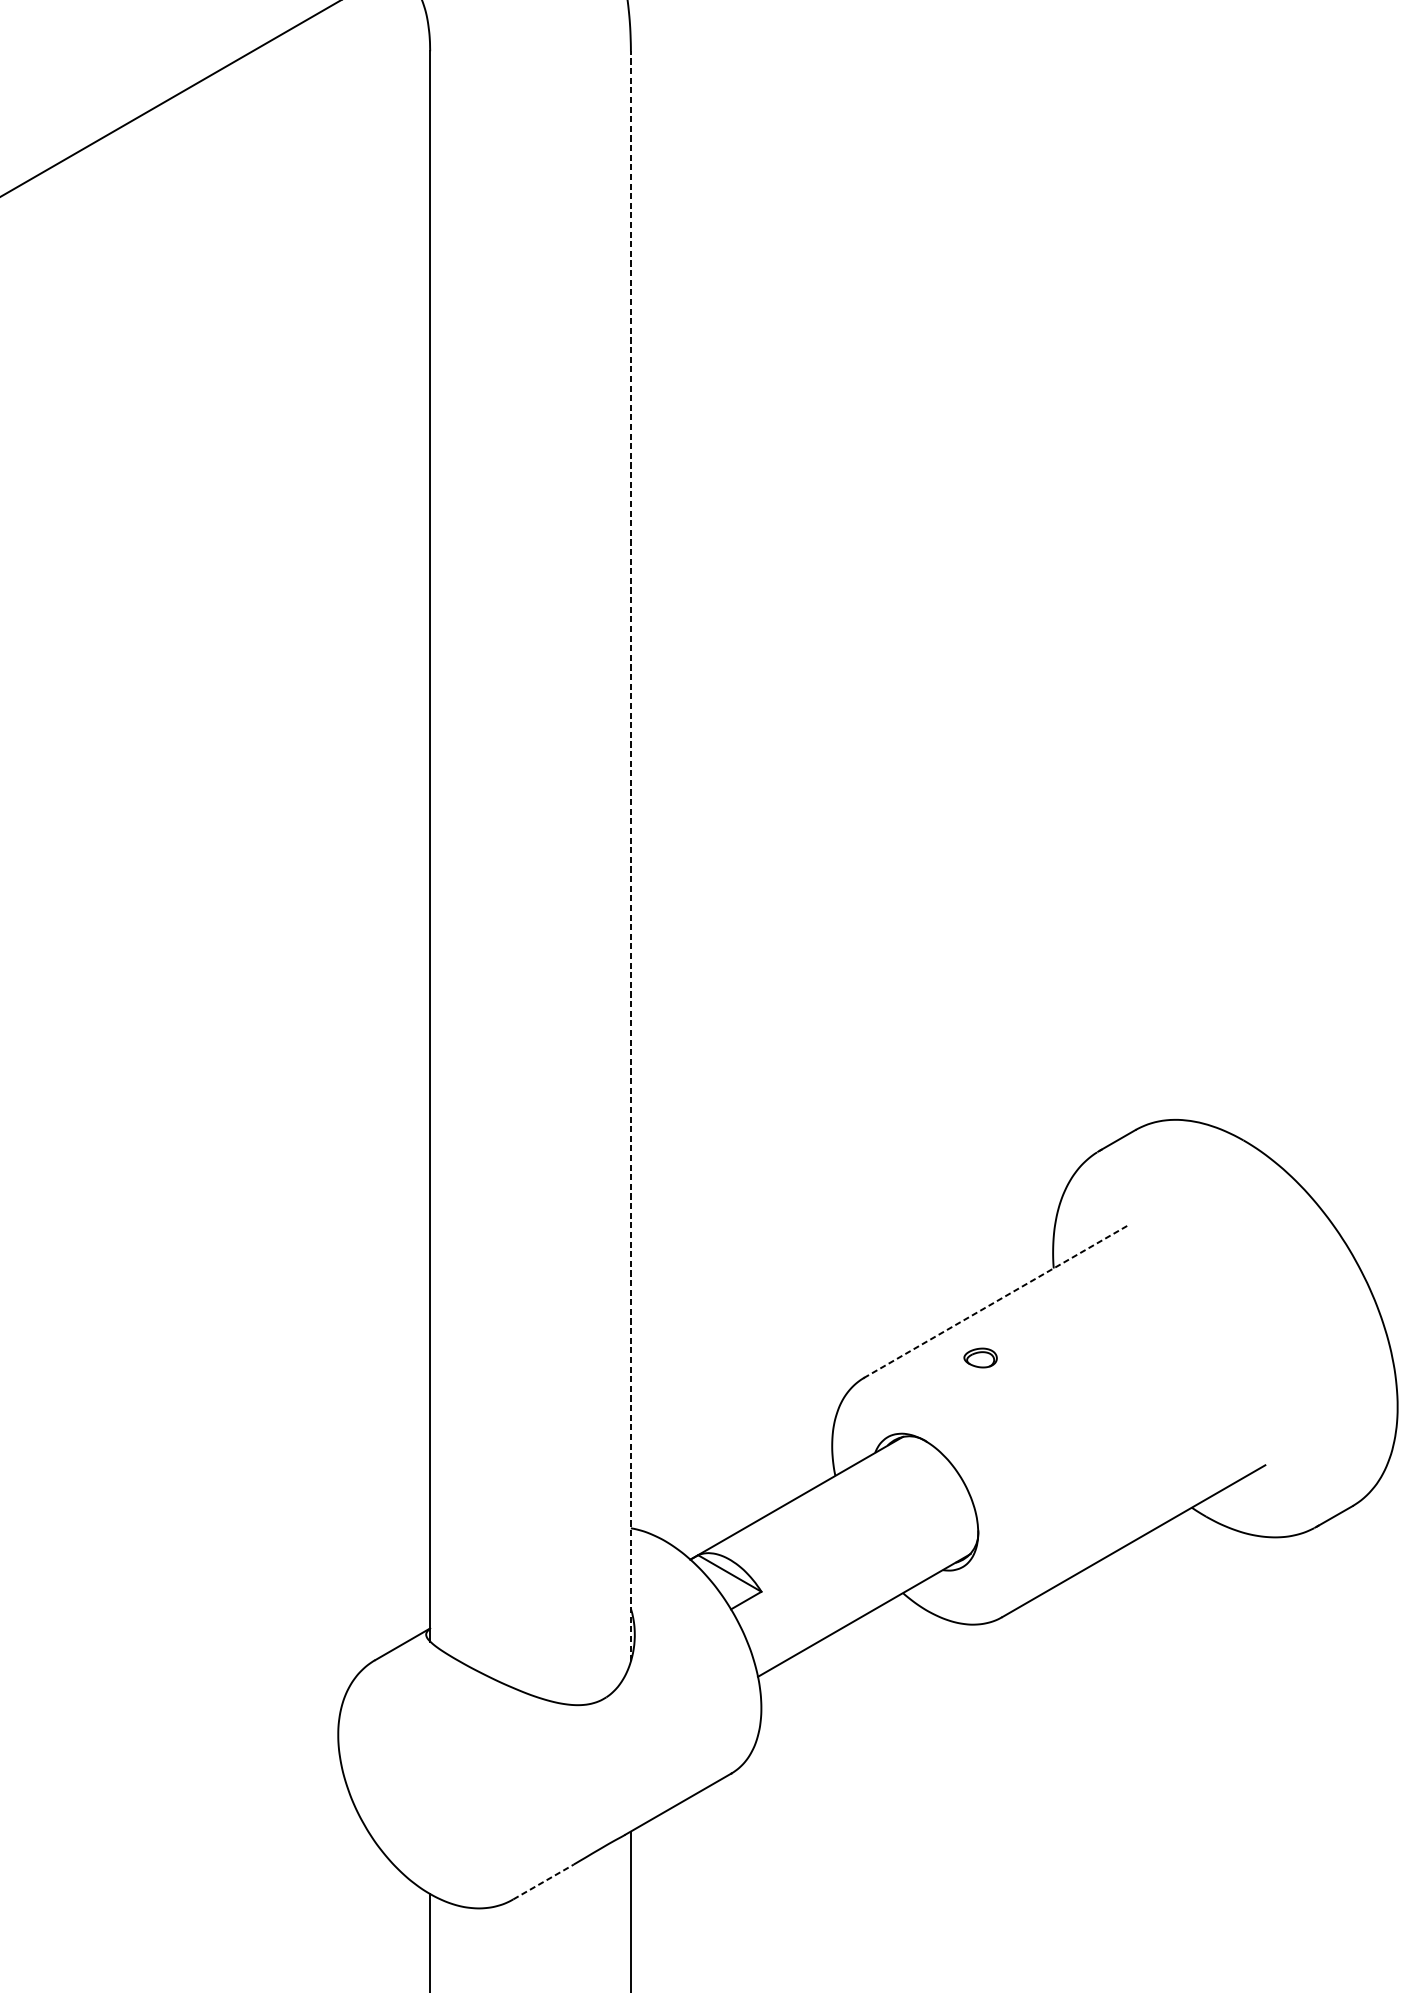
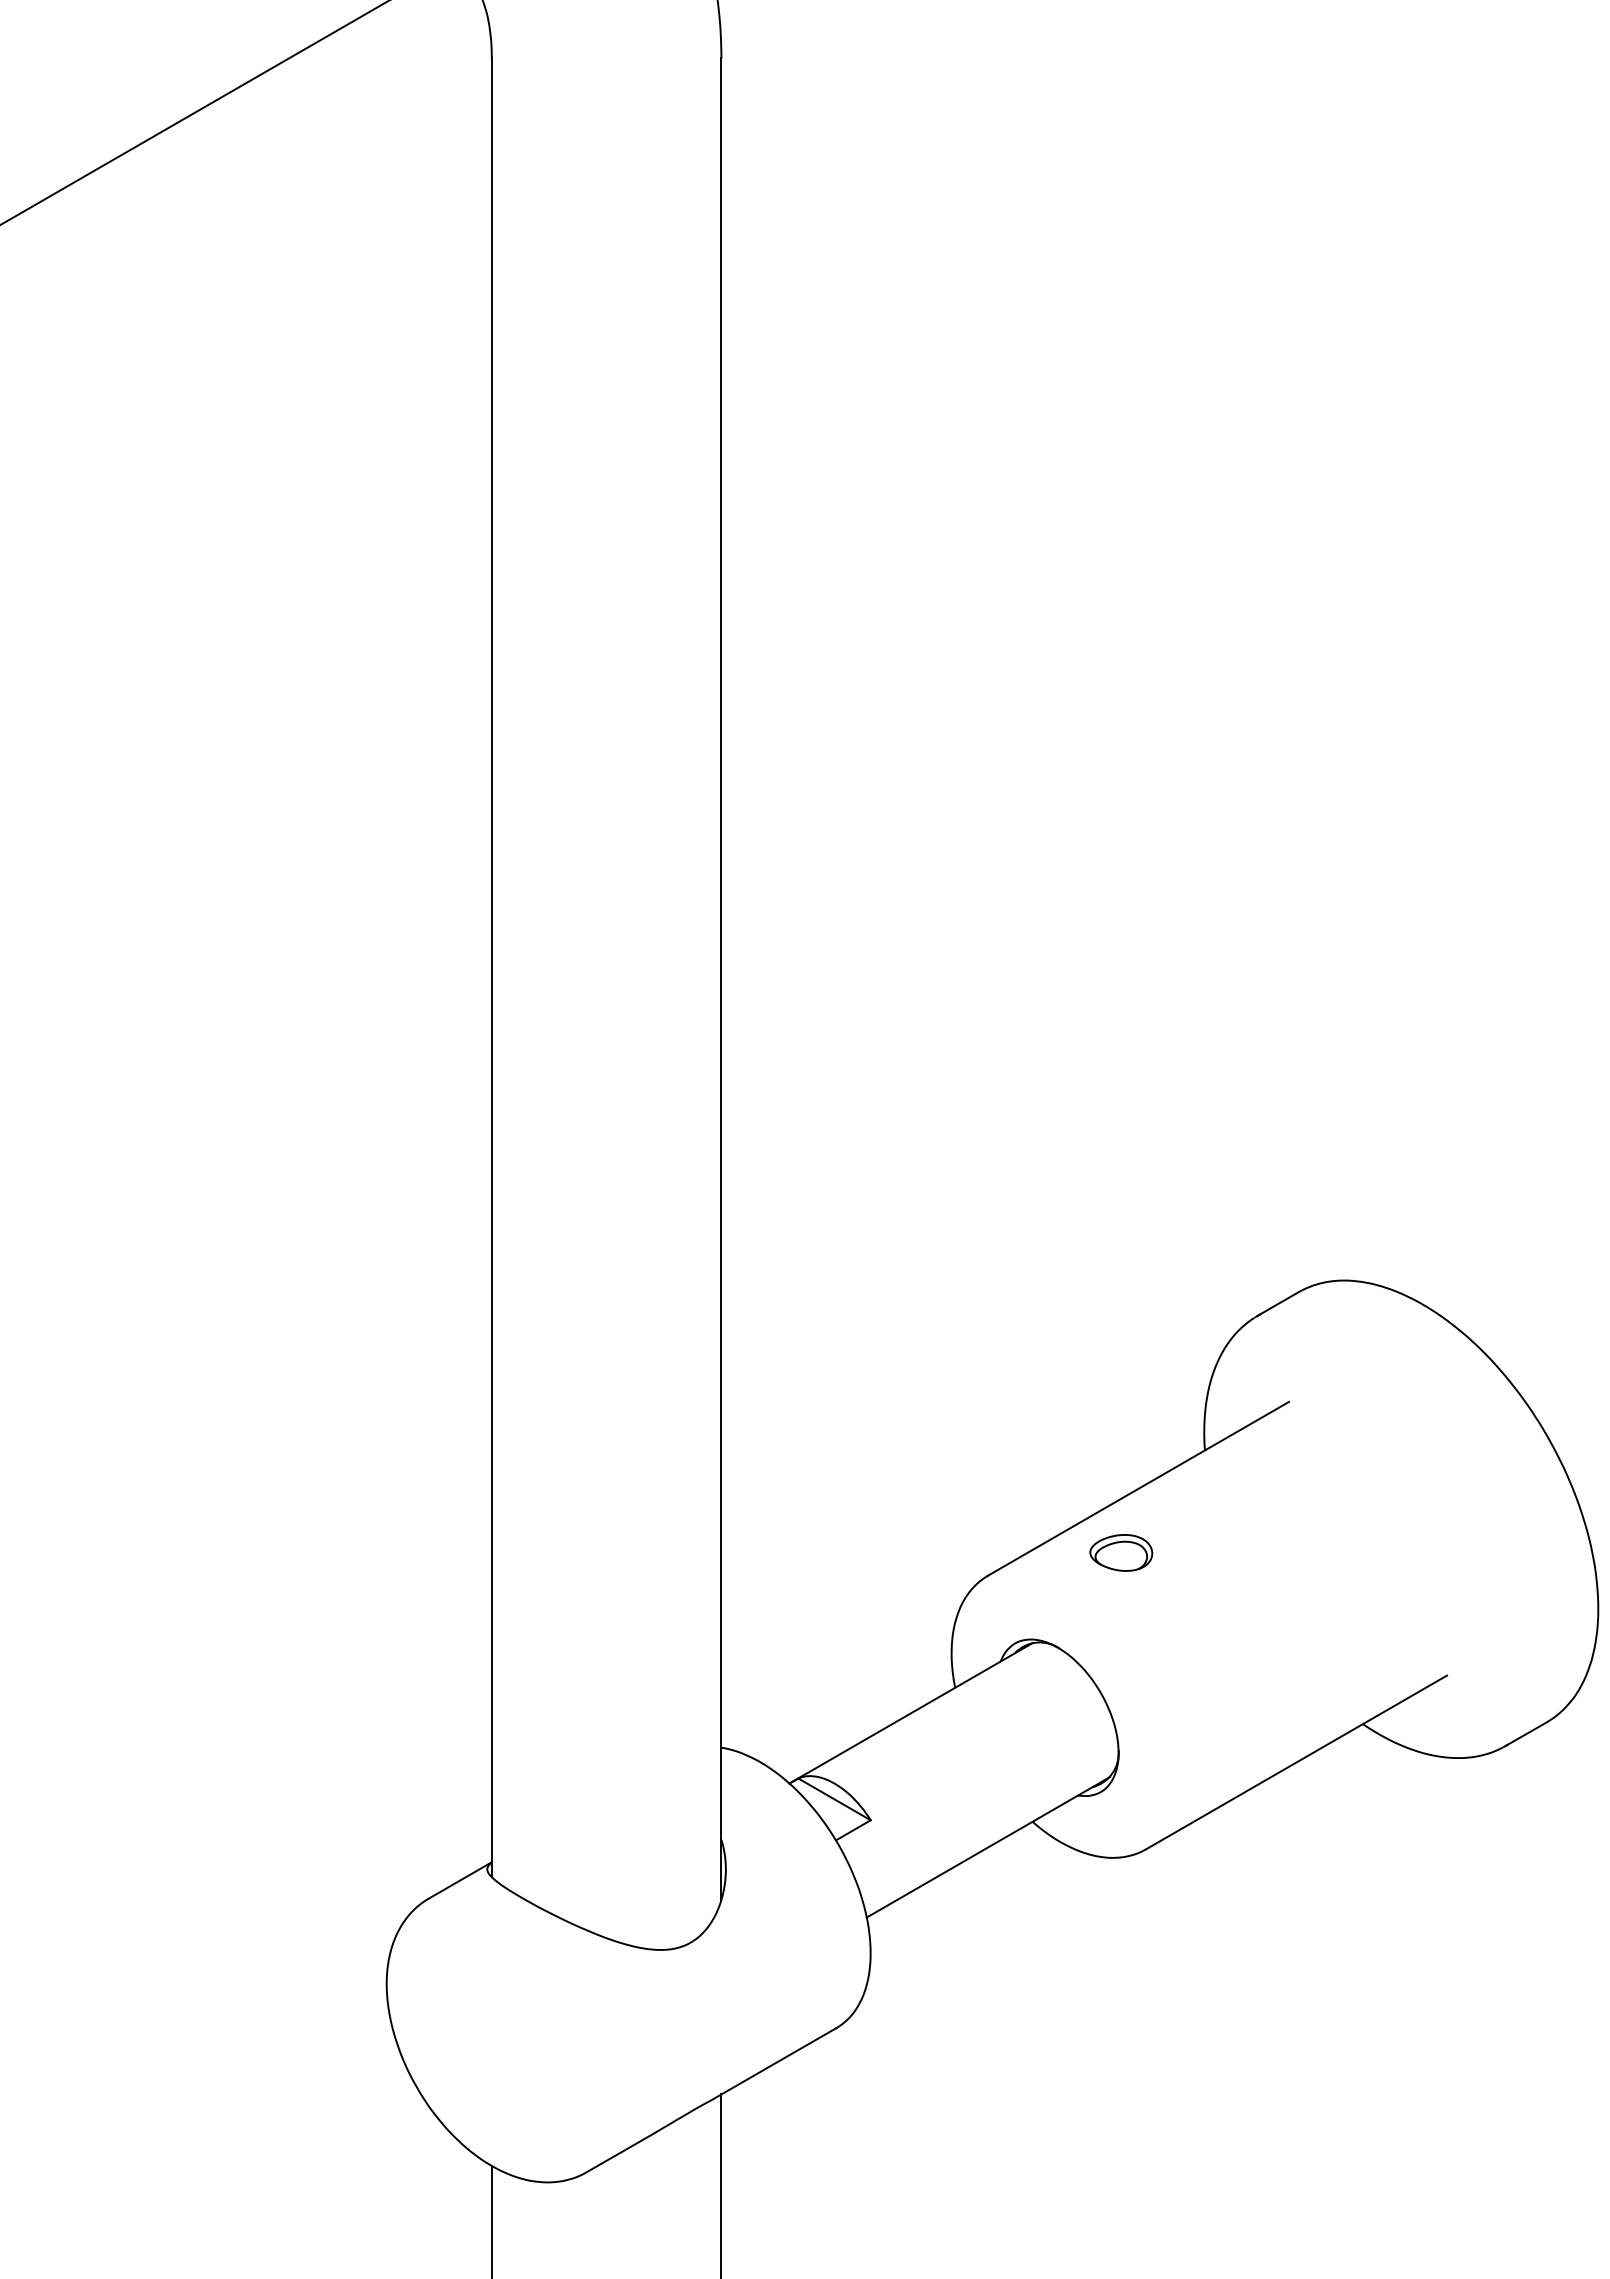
line: (630, 856) -> (721, 979), dashed -> solid
line: (995, 1301) -> (1138, 1488), dashed -> solid
part: (980, 1357) -> (1121, 1552), size x1.67
line: (543, 1882) -> (621, 2152), dashed -> solid

